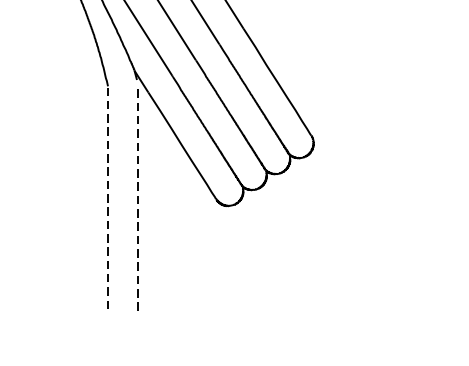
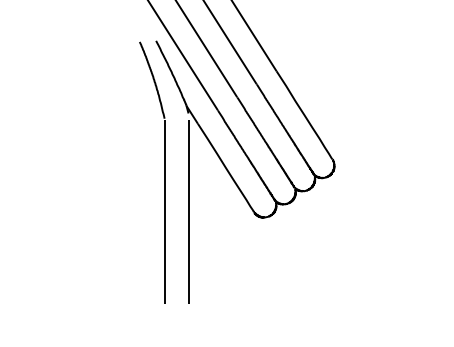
line: (138, 198) -> (189, 211), dashed -> solid
line: (107, 199) -> (164, 212), dashed -> solid

